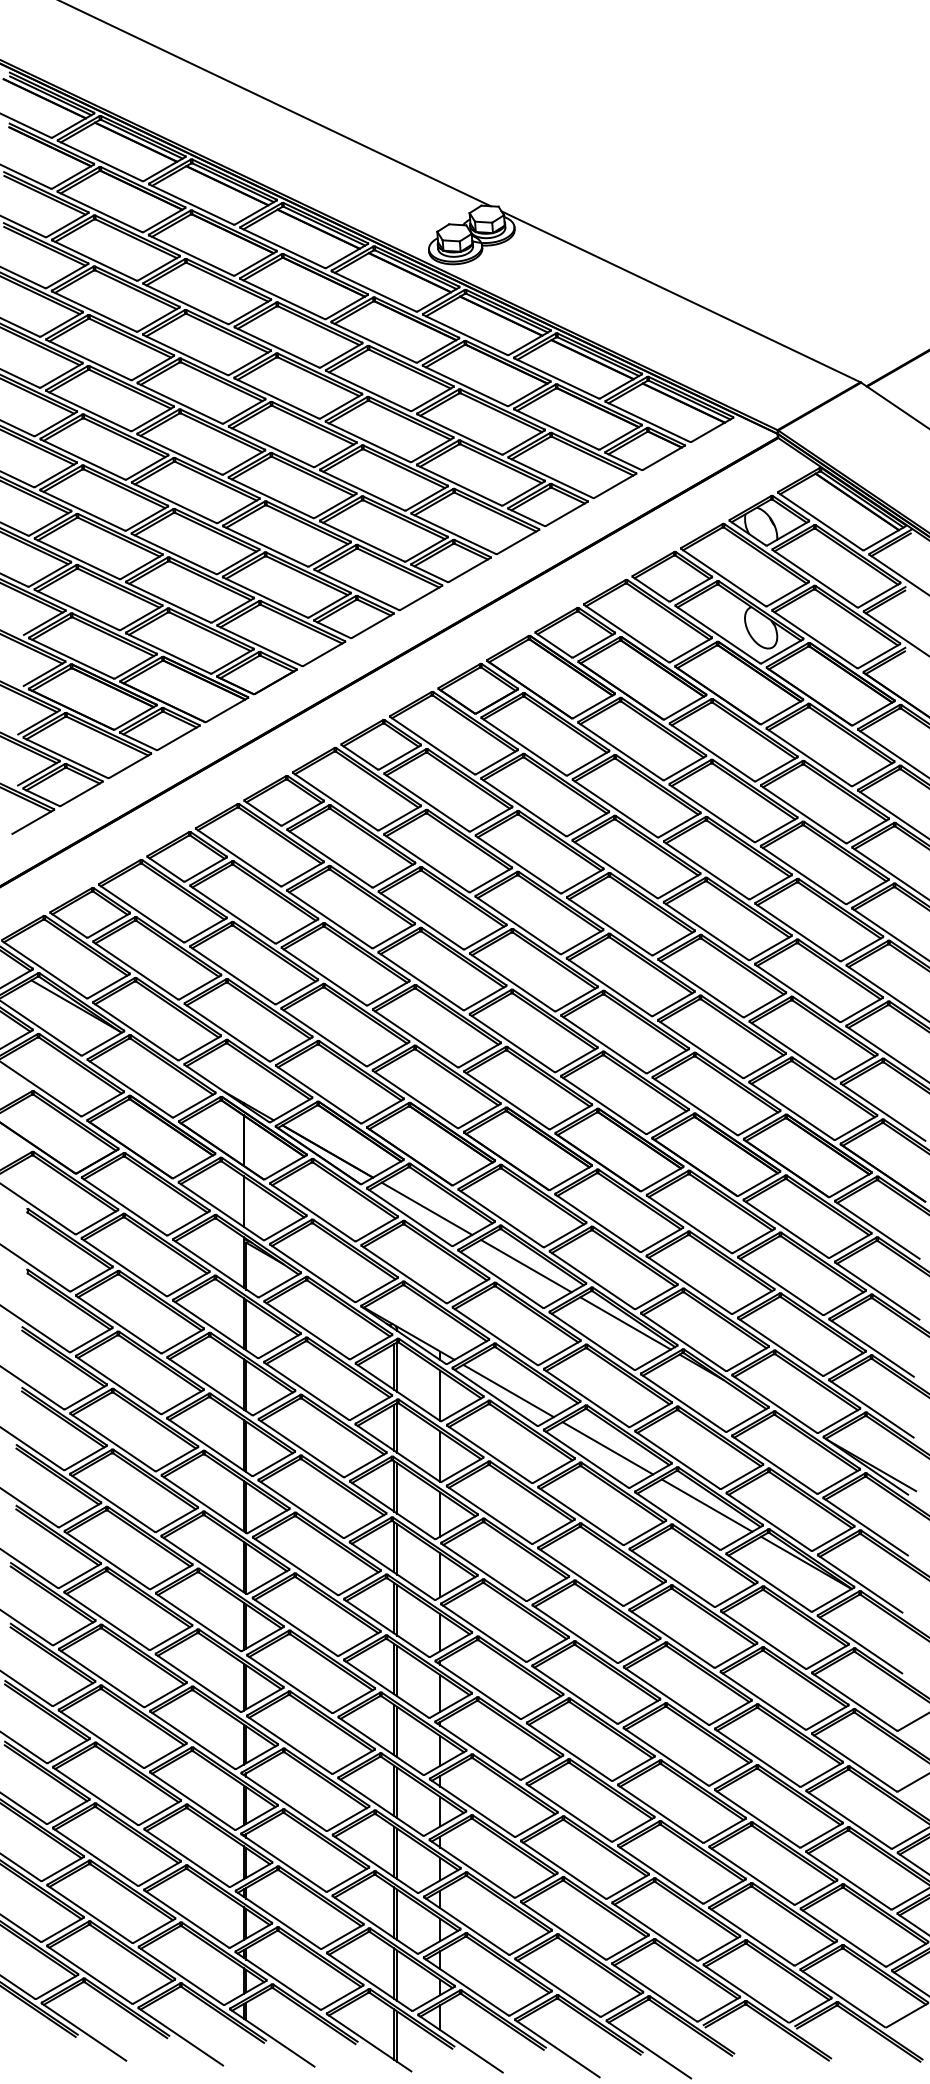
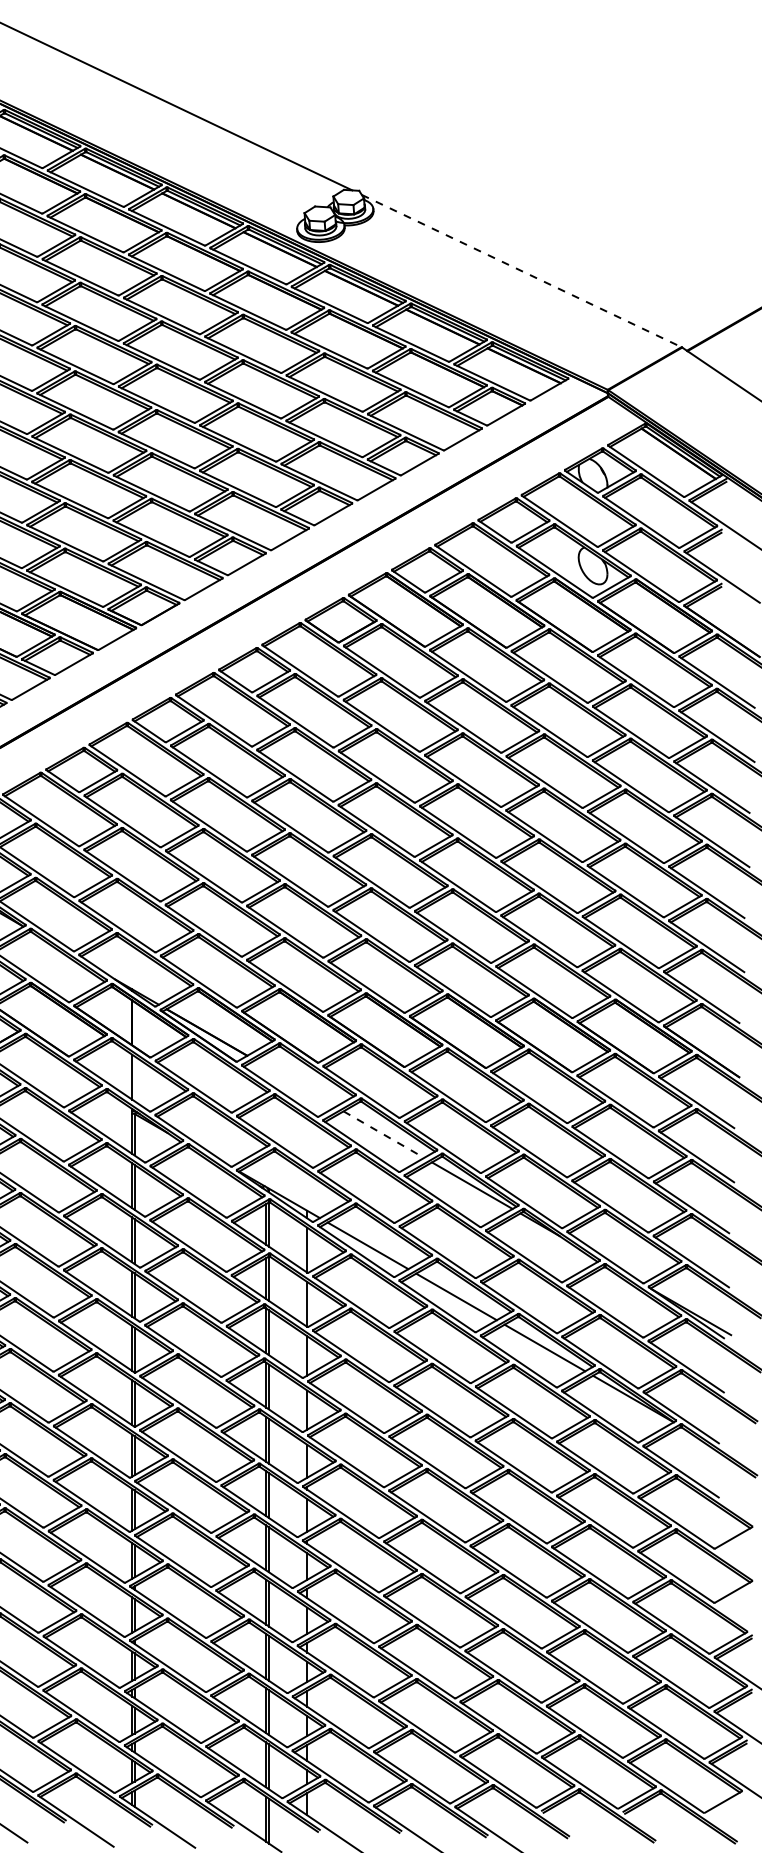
line: (680, 296) -> (521, 270), solid -> dashed
line: (426, 1208) -> (294, 1083), removed
line: (526, 1266) -> (384, 1134), solid -> dashed

